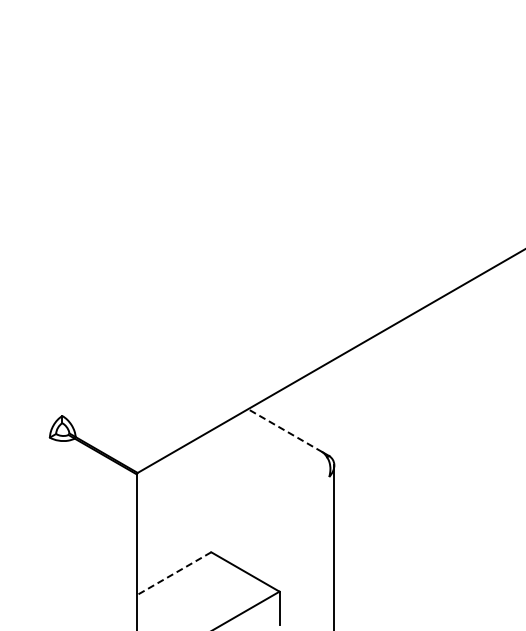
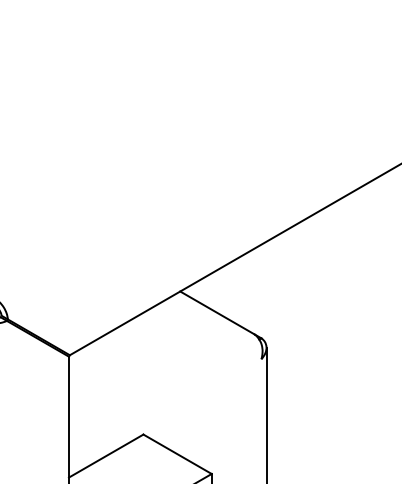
line: (284, 430) -> (216, 312), dashed -> solid
line: (173, 574) -> (105, 456), dashed -> solid

